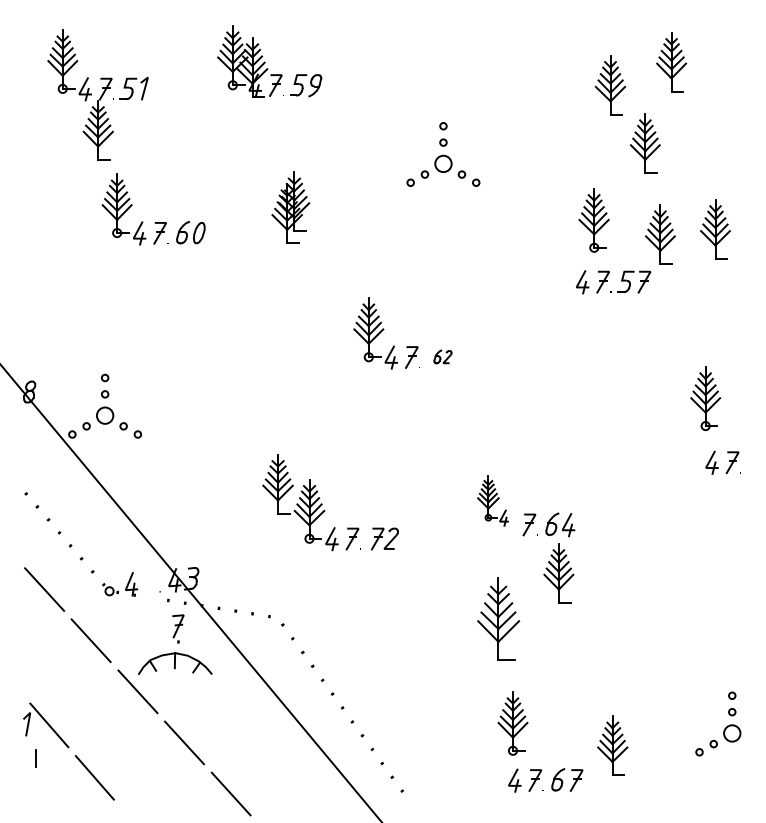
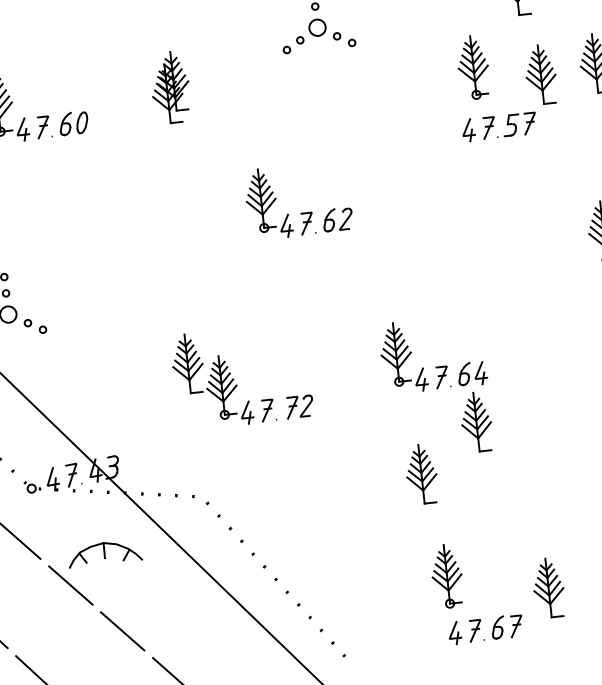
part: (442, 356) -> (337, 219), size x1.67
part: (492, 501) -> (402, 358), size x1.43
part: (498, 619) -> (421, 474), size x0.71
part: (178, 628) -> (72, 477), moved

